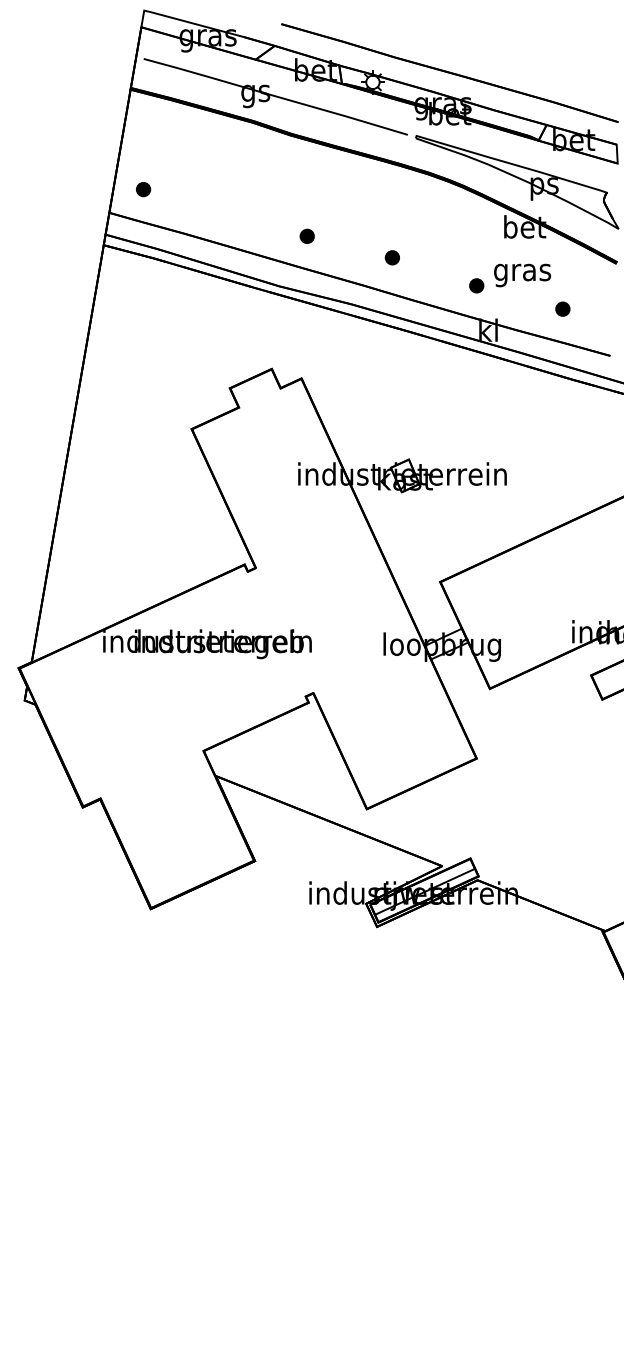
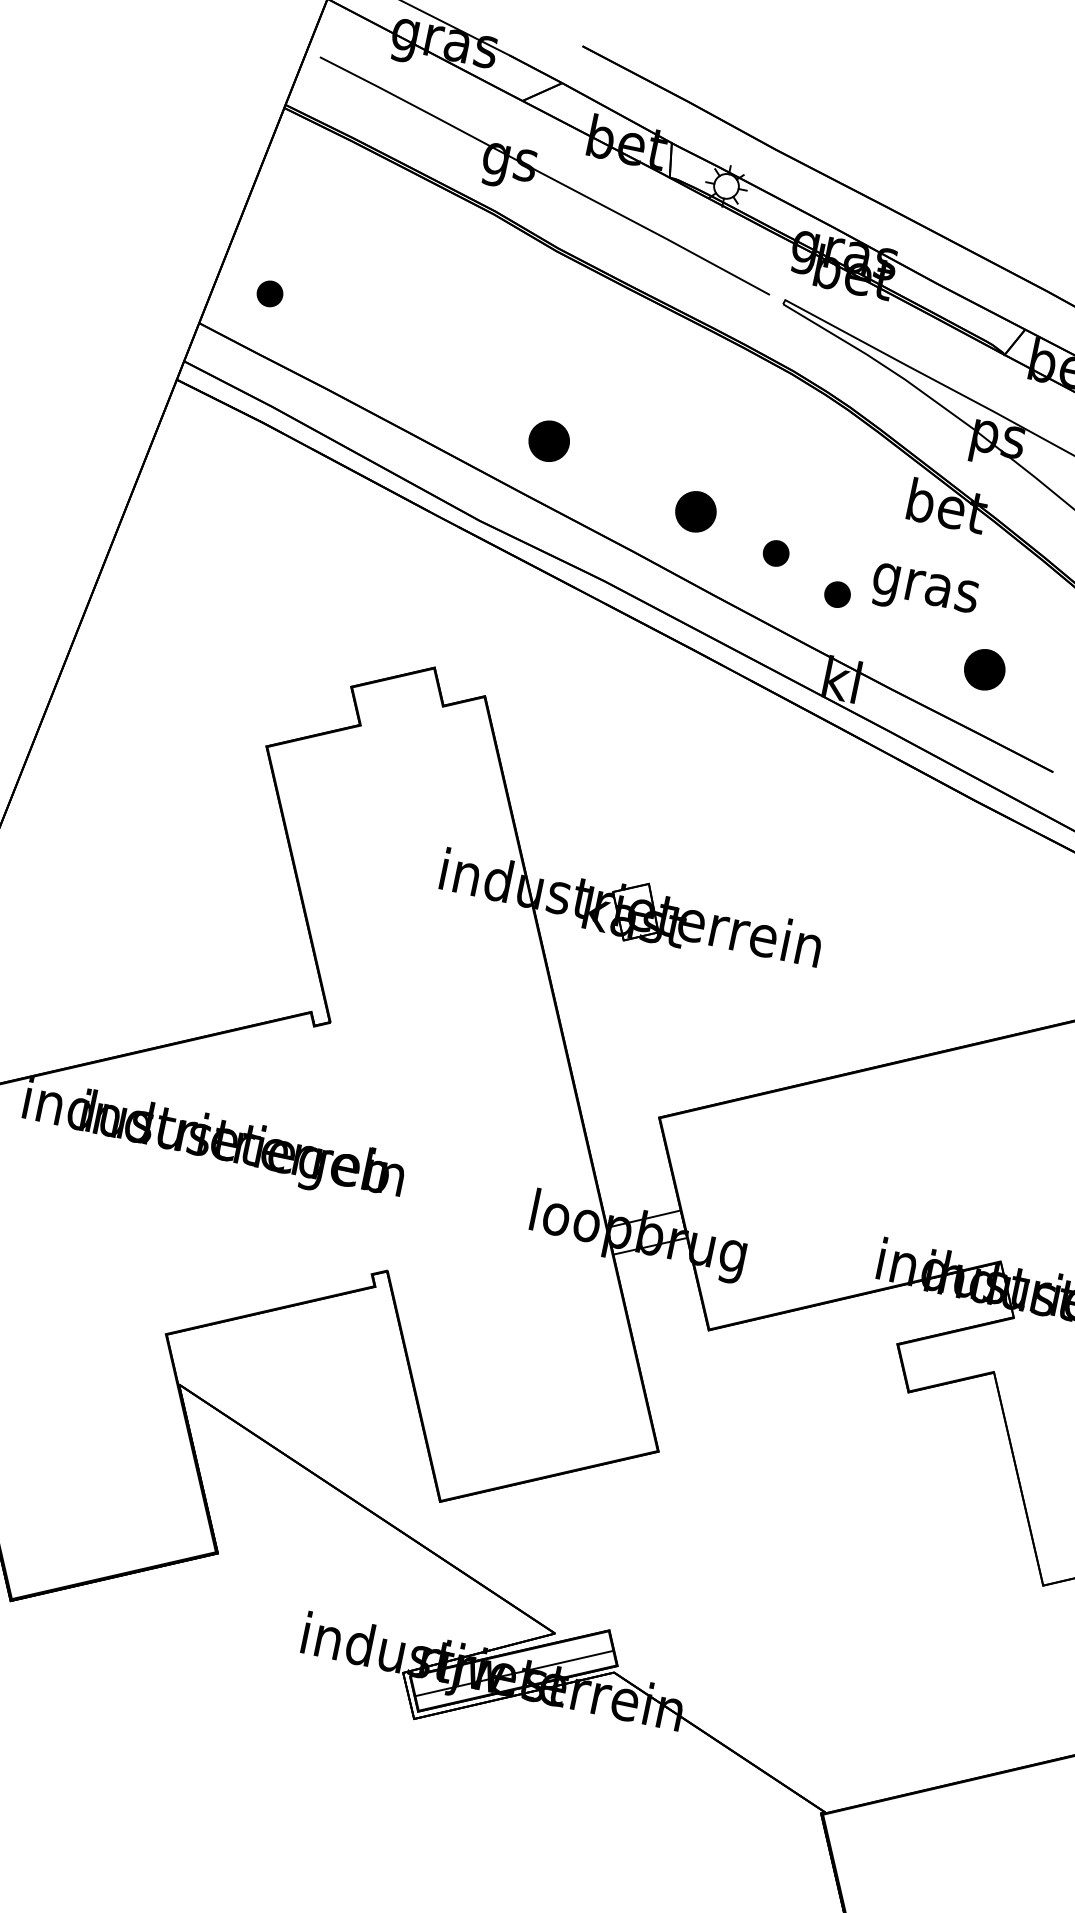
part: (306, 235) -> (548, 438), size x1.6
part: (391, 257) -> (693, 510), size x1.6
part: (439, 270) -> (775, 552), added
part: (562, 308) -> (984, 668), size x1.6

